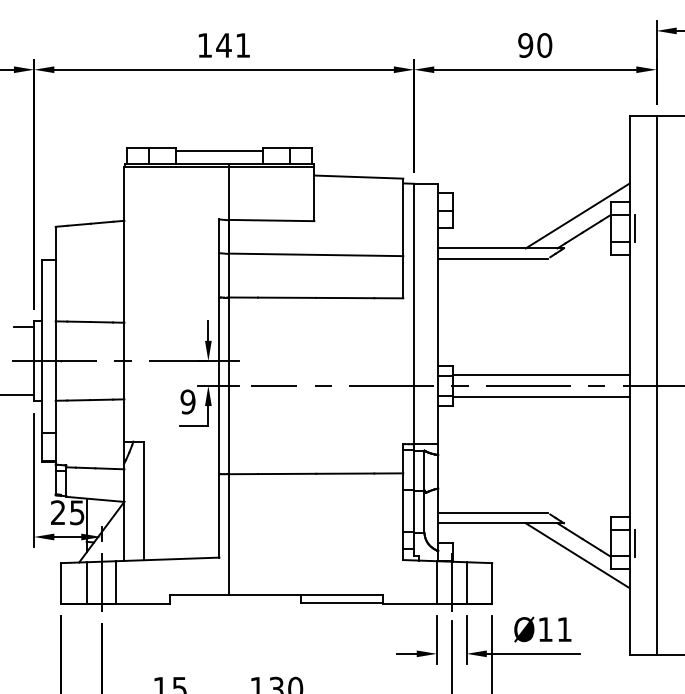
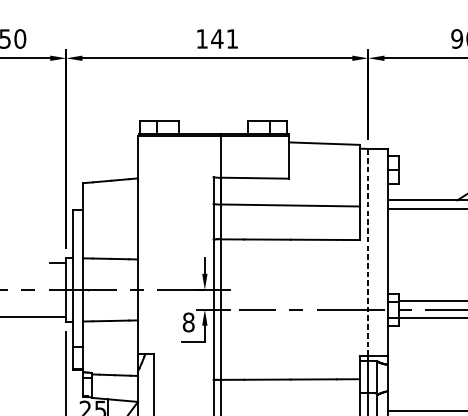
line: (219, 150) -> (213, 122), removed
line: (414, 313) -> (368, 252), solid -> dashed
text: (187, 401) -> (188, 322), 9 -> 8

